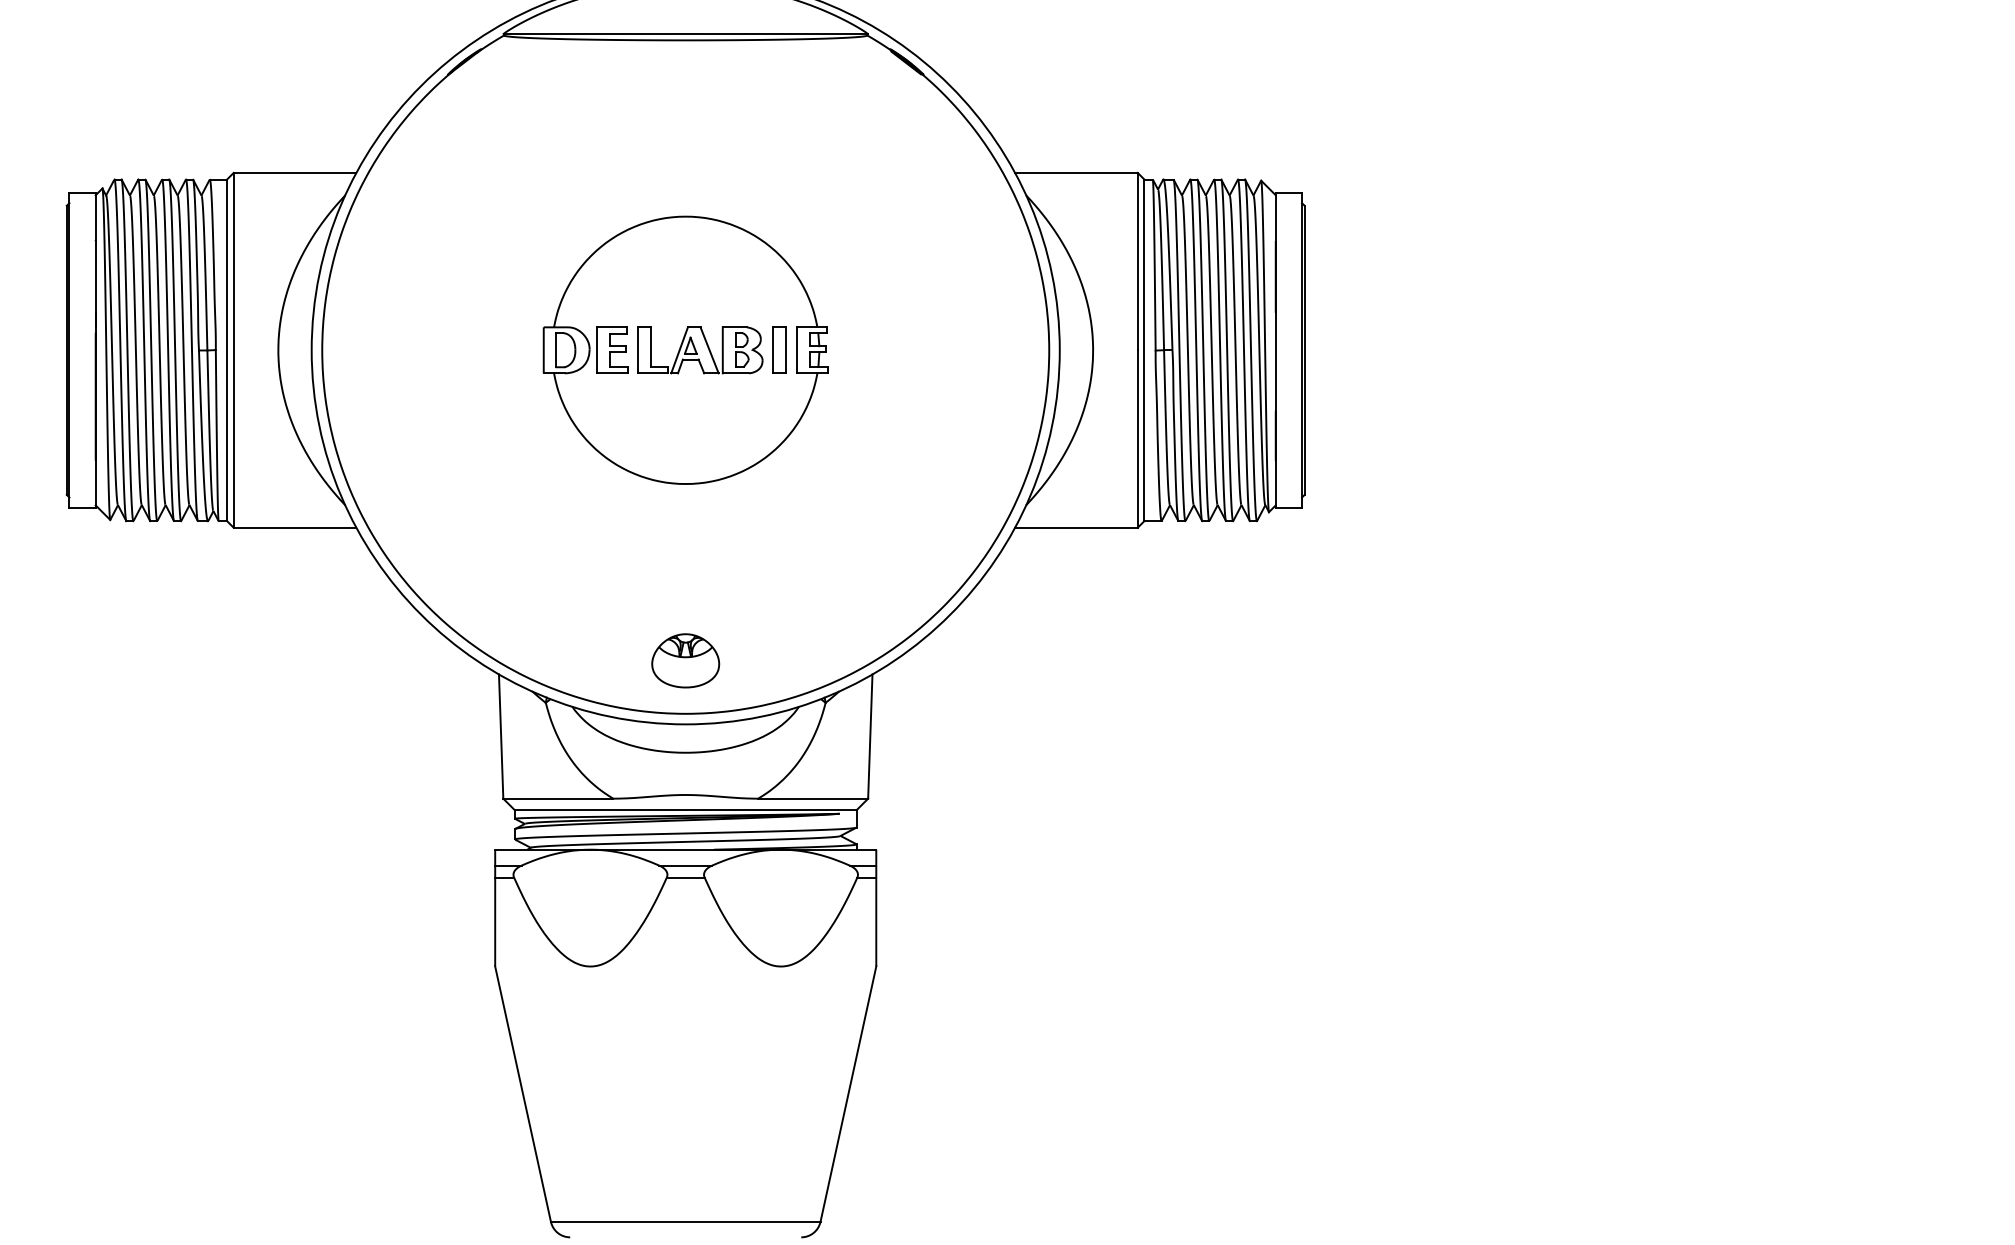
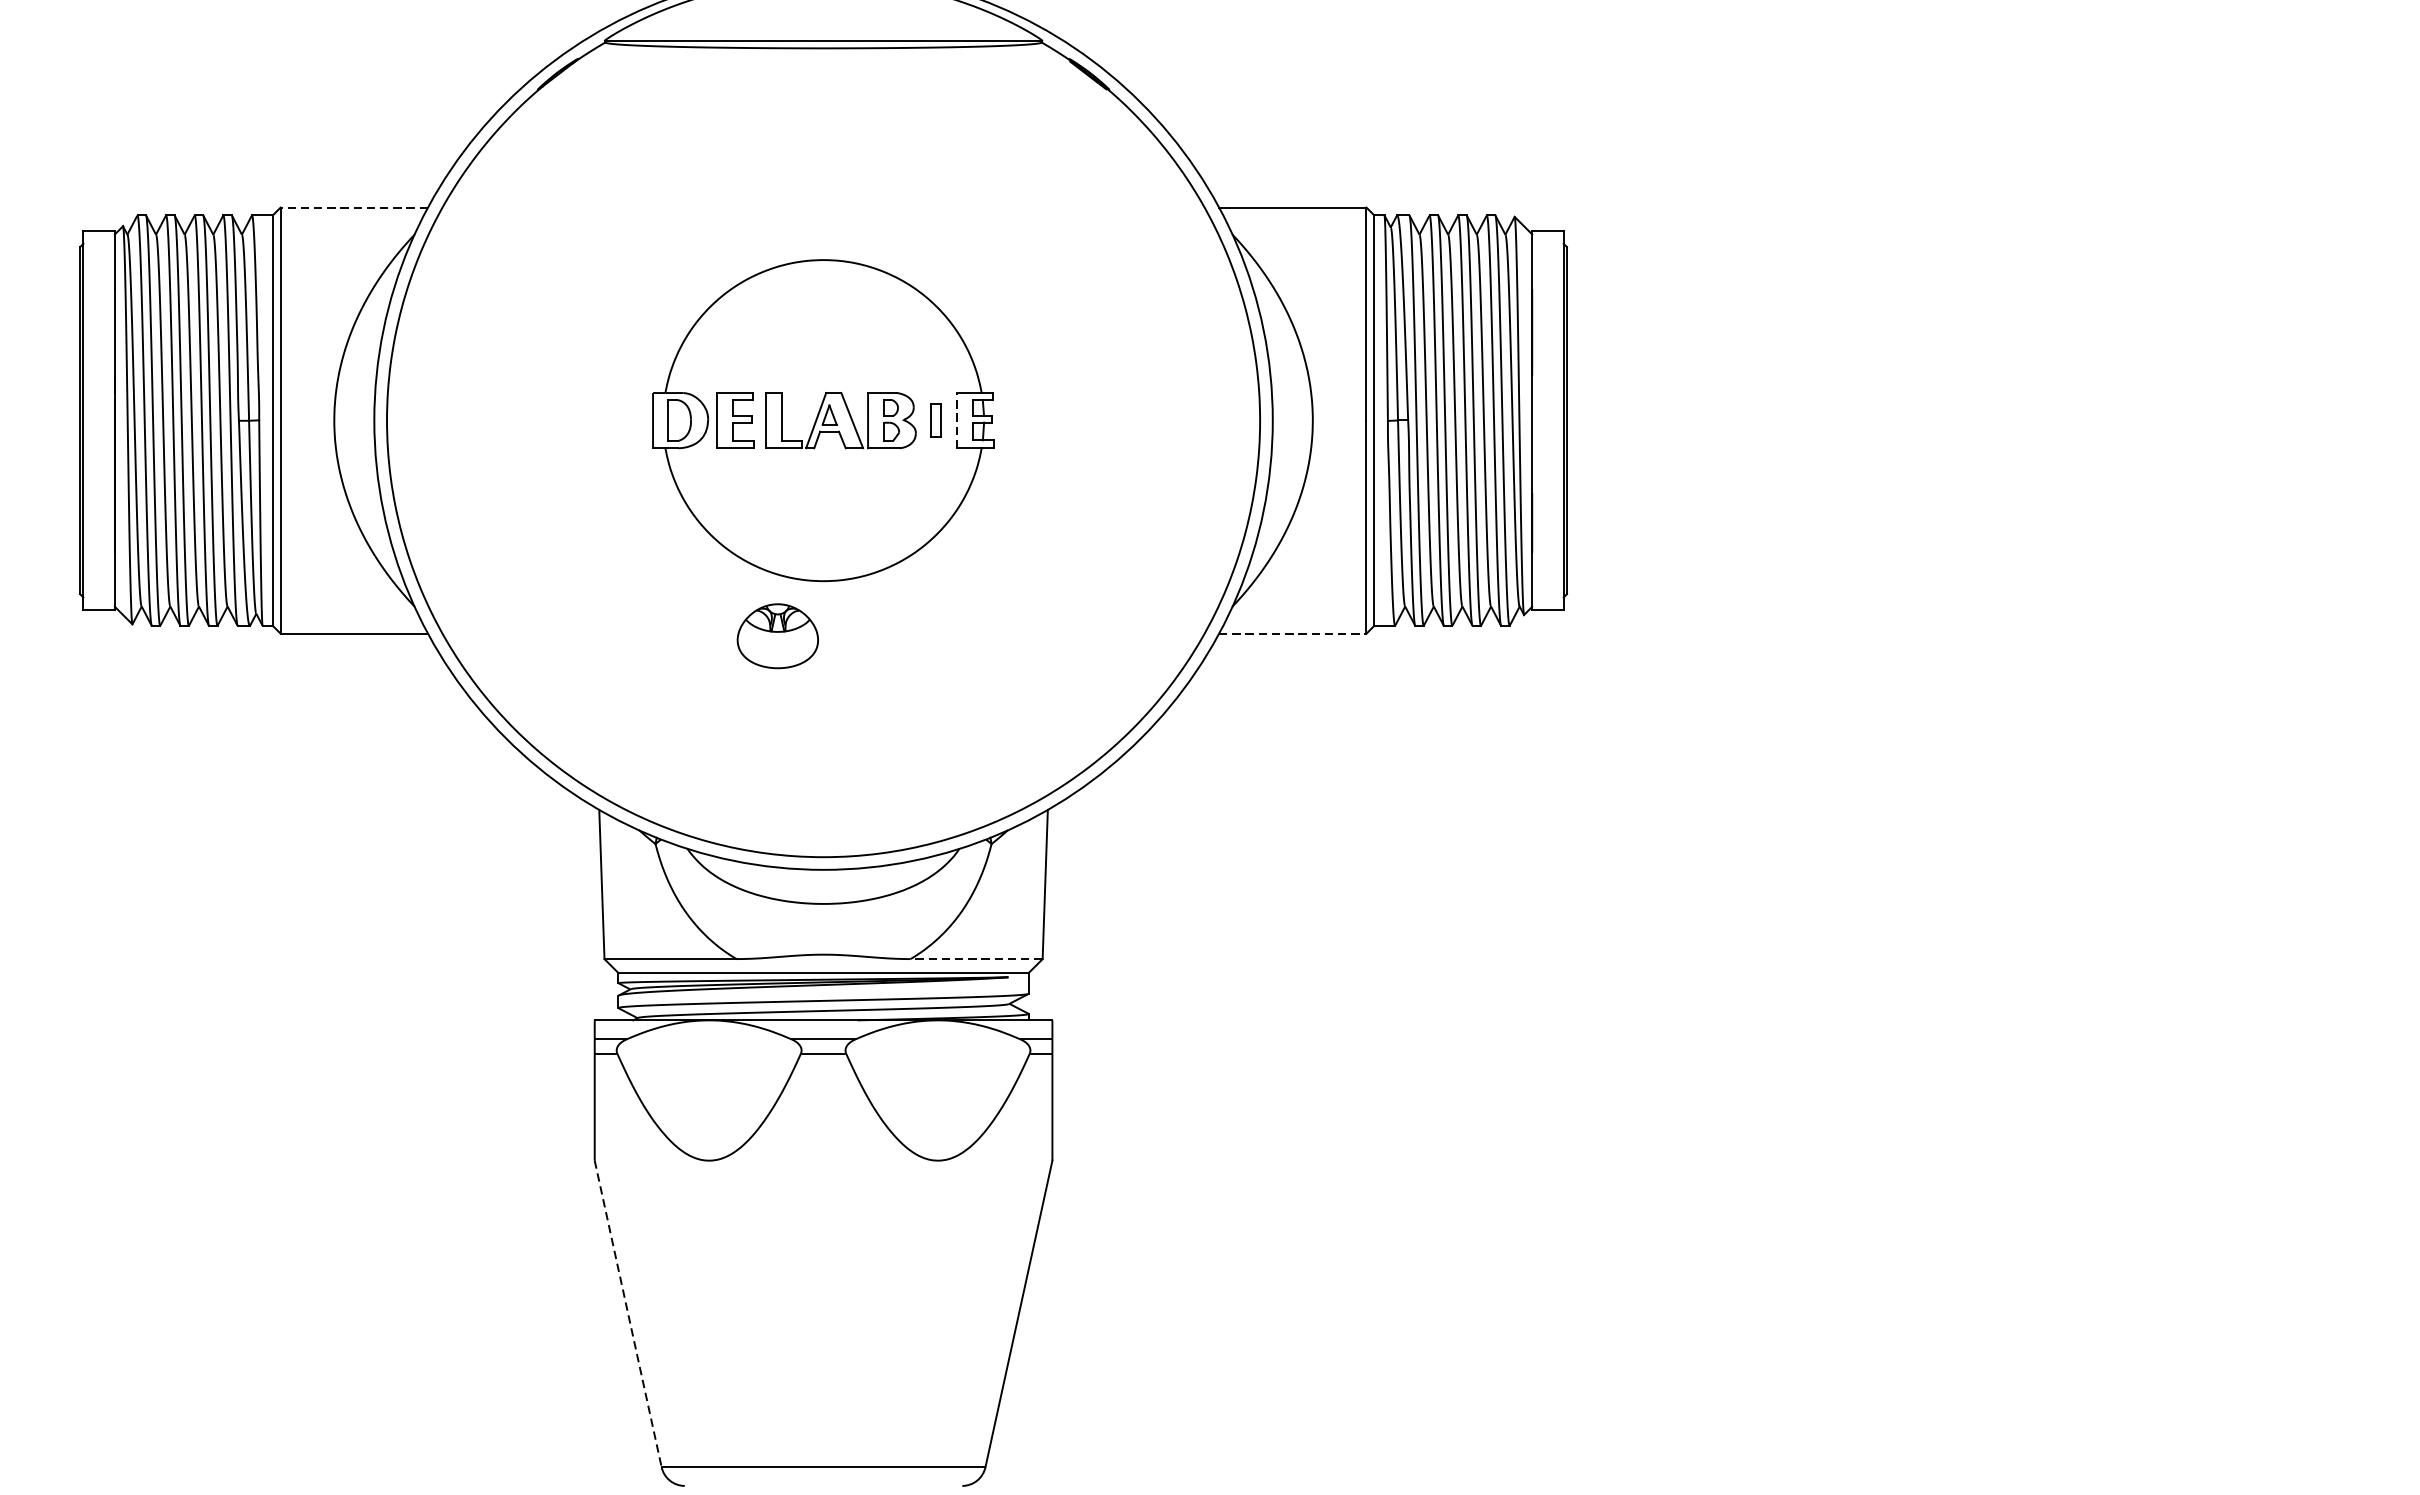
line: (294, 172) -> (353, 207), solid -> dashed
part: (779, 349) -> (936, 419), size x0.6
line: (797, 350) -> (957, 420), solid -> dashed
line: (1076, 527) -> (1292, 633), solid -> dashed
part: (685, 660) -> (777, 635), moved
line: (813, 798) -> (977, 958), solid -> dashed
line: (523, 1094) -> (628, 1314), solid -> dashed

